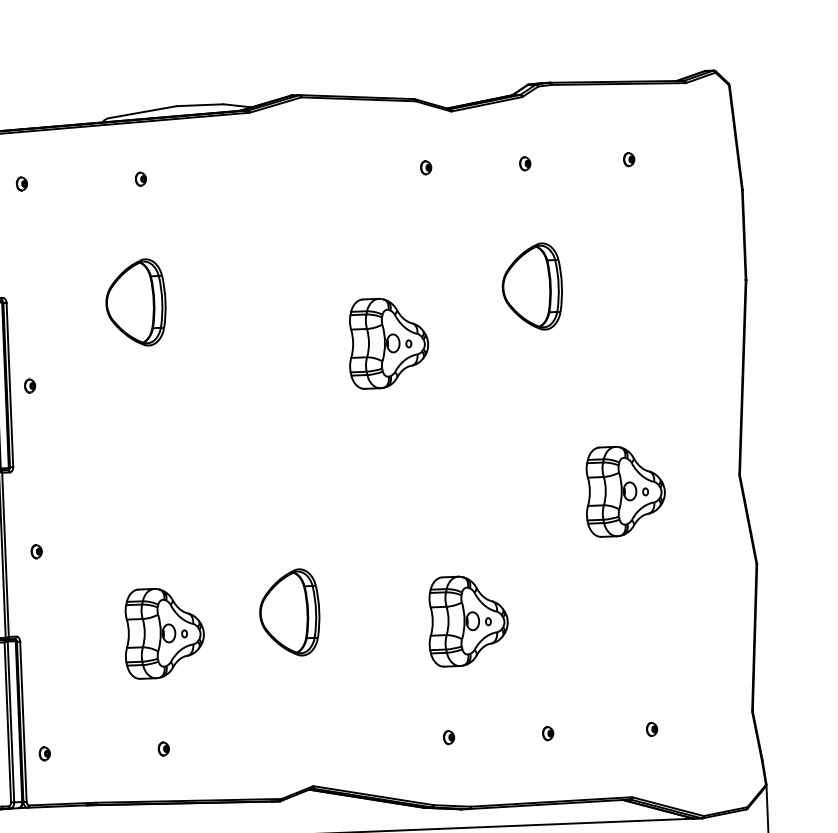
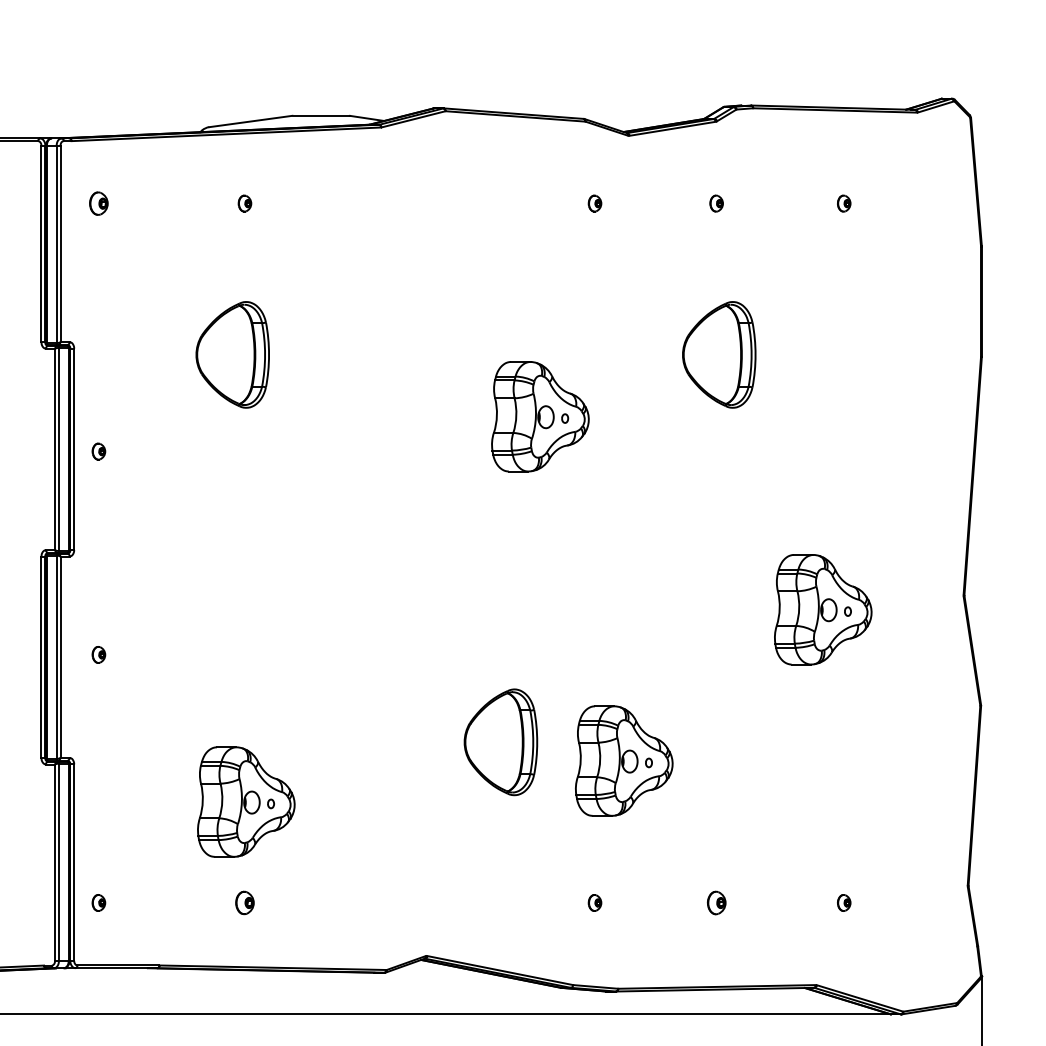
part: (21, 183) -> (98, 203), size x1.4
part: (289, 613) -> (500, 742), moved
part: (164, 632) -> (246, 801), moved
part: (548, 733) -> (716, 902), size x1.4
part: (163, 748) -> (244, 902), size x1.4

